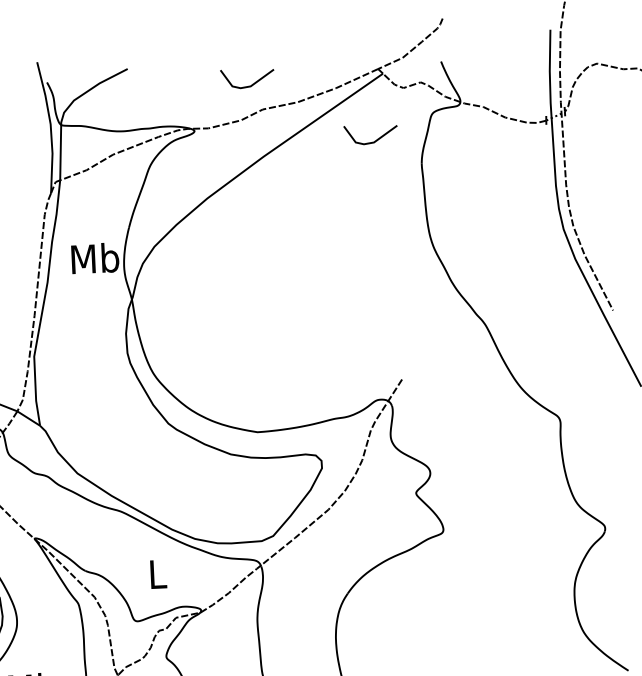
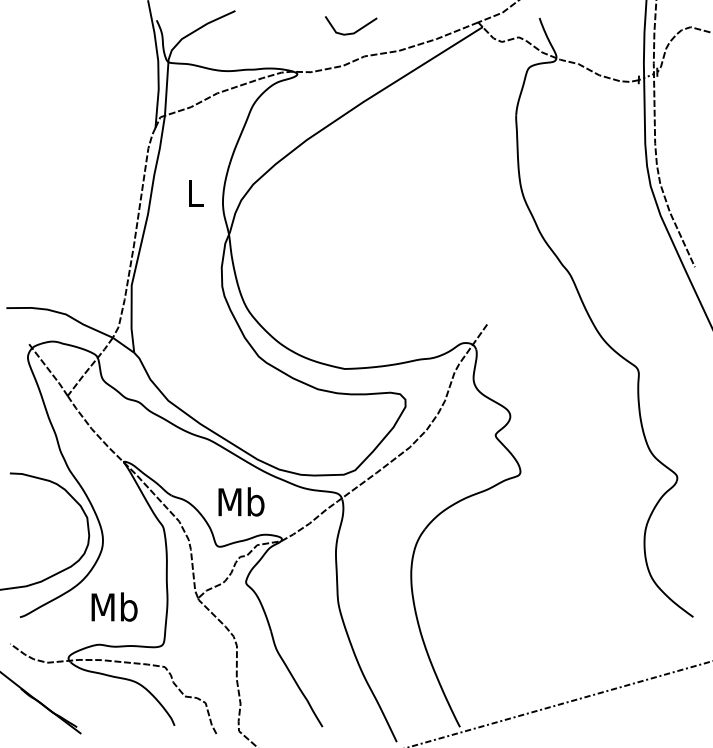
line: (374, 140) -> (471, 91), removed
text: (95, 257) -> (195, 192), Mb -> L
text: (157, 573) -> (241, 501), L -> Mb

